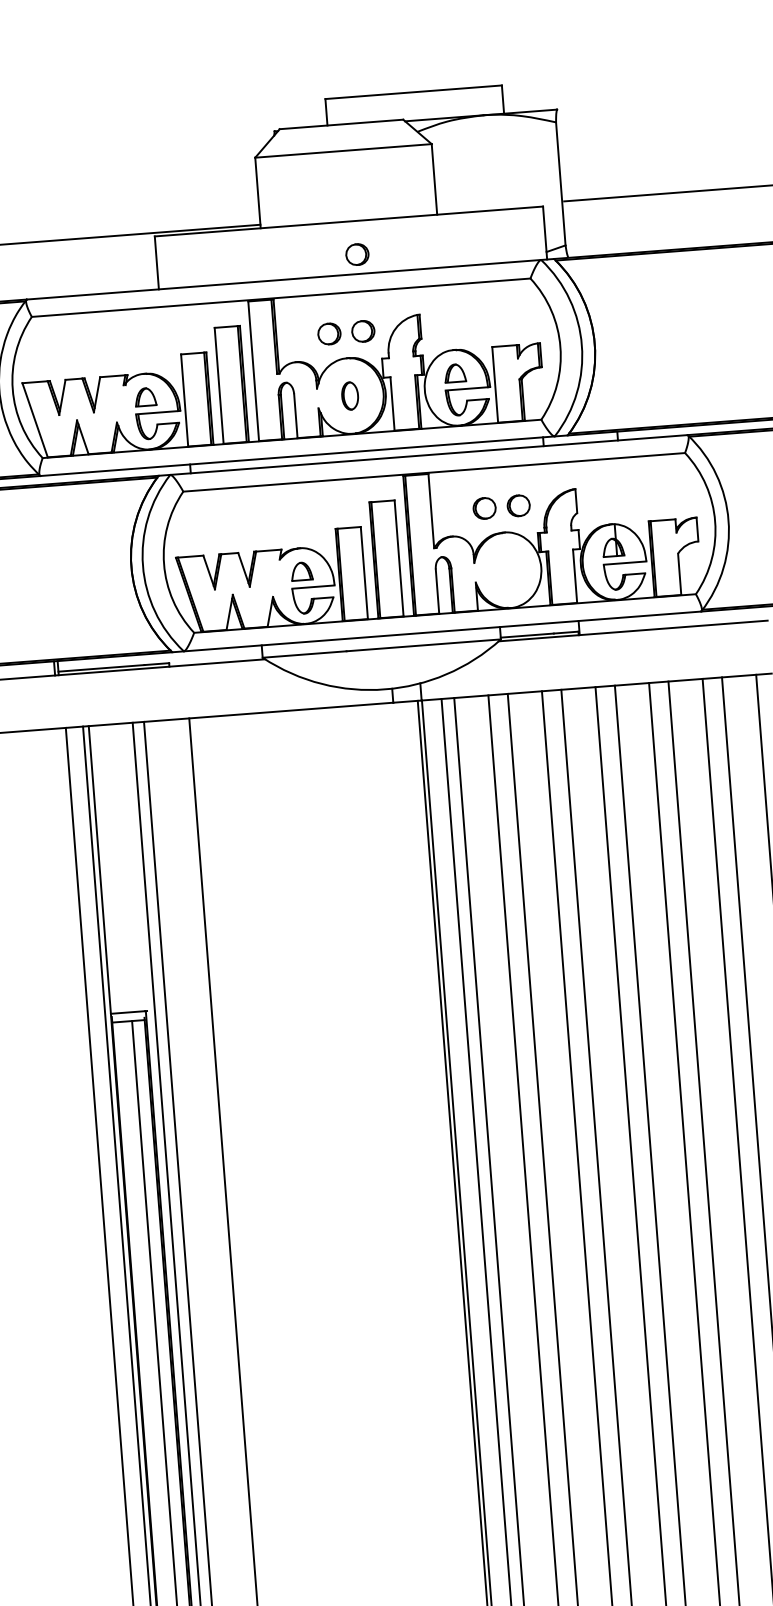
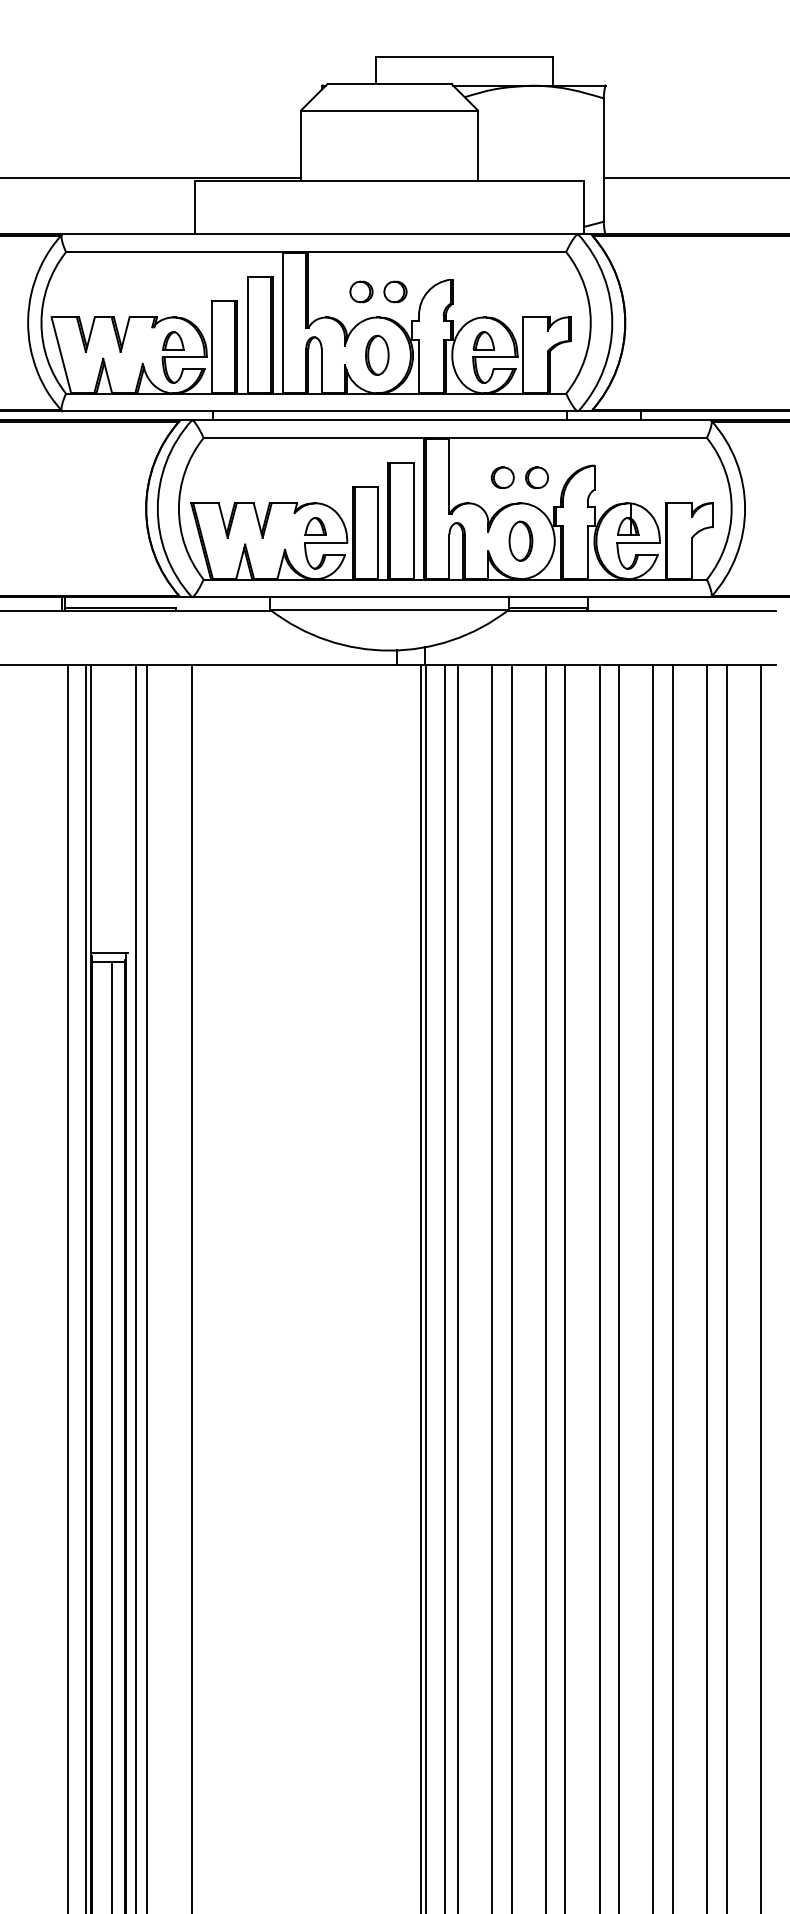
part: (357, 254) -> (395, 214), removed
part: (350, 396) -> (377, 355), size x1.43
part: (507, 569) -> (520, 540), added

